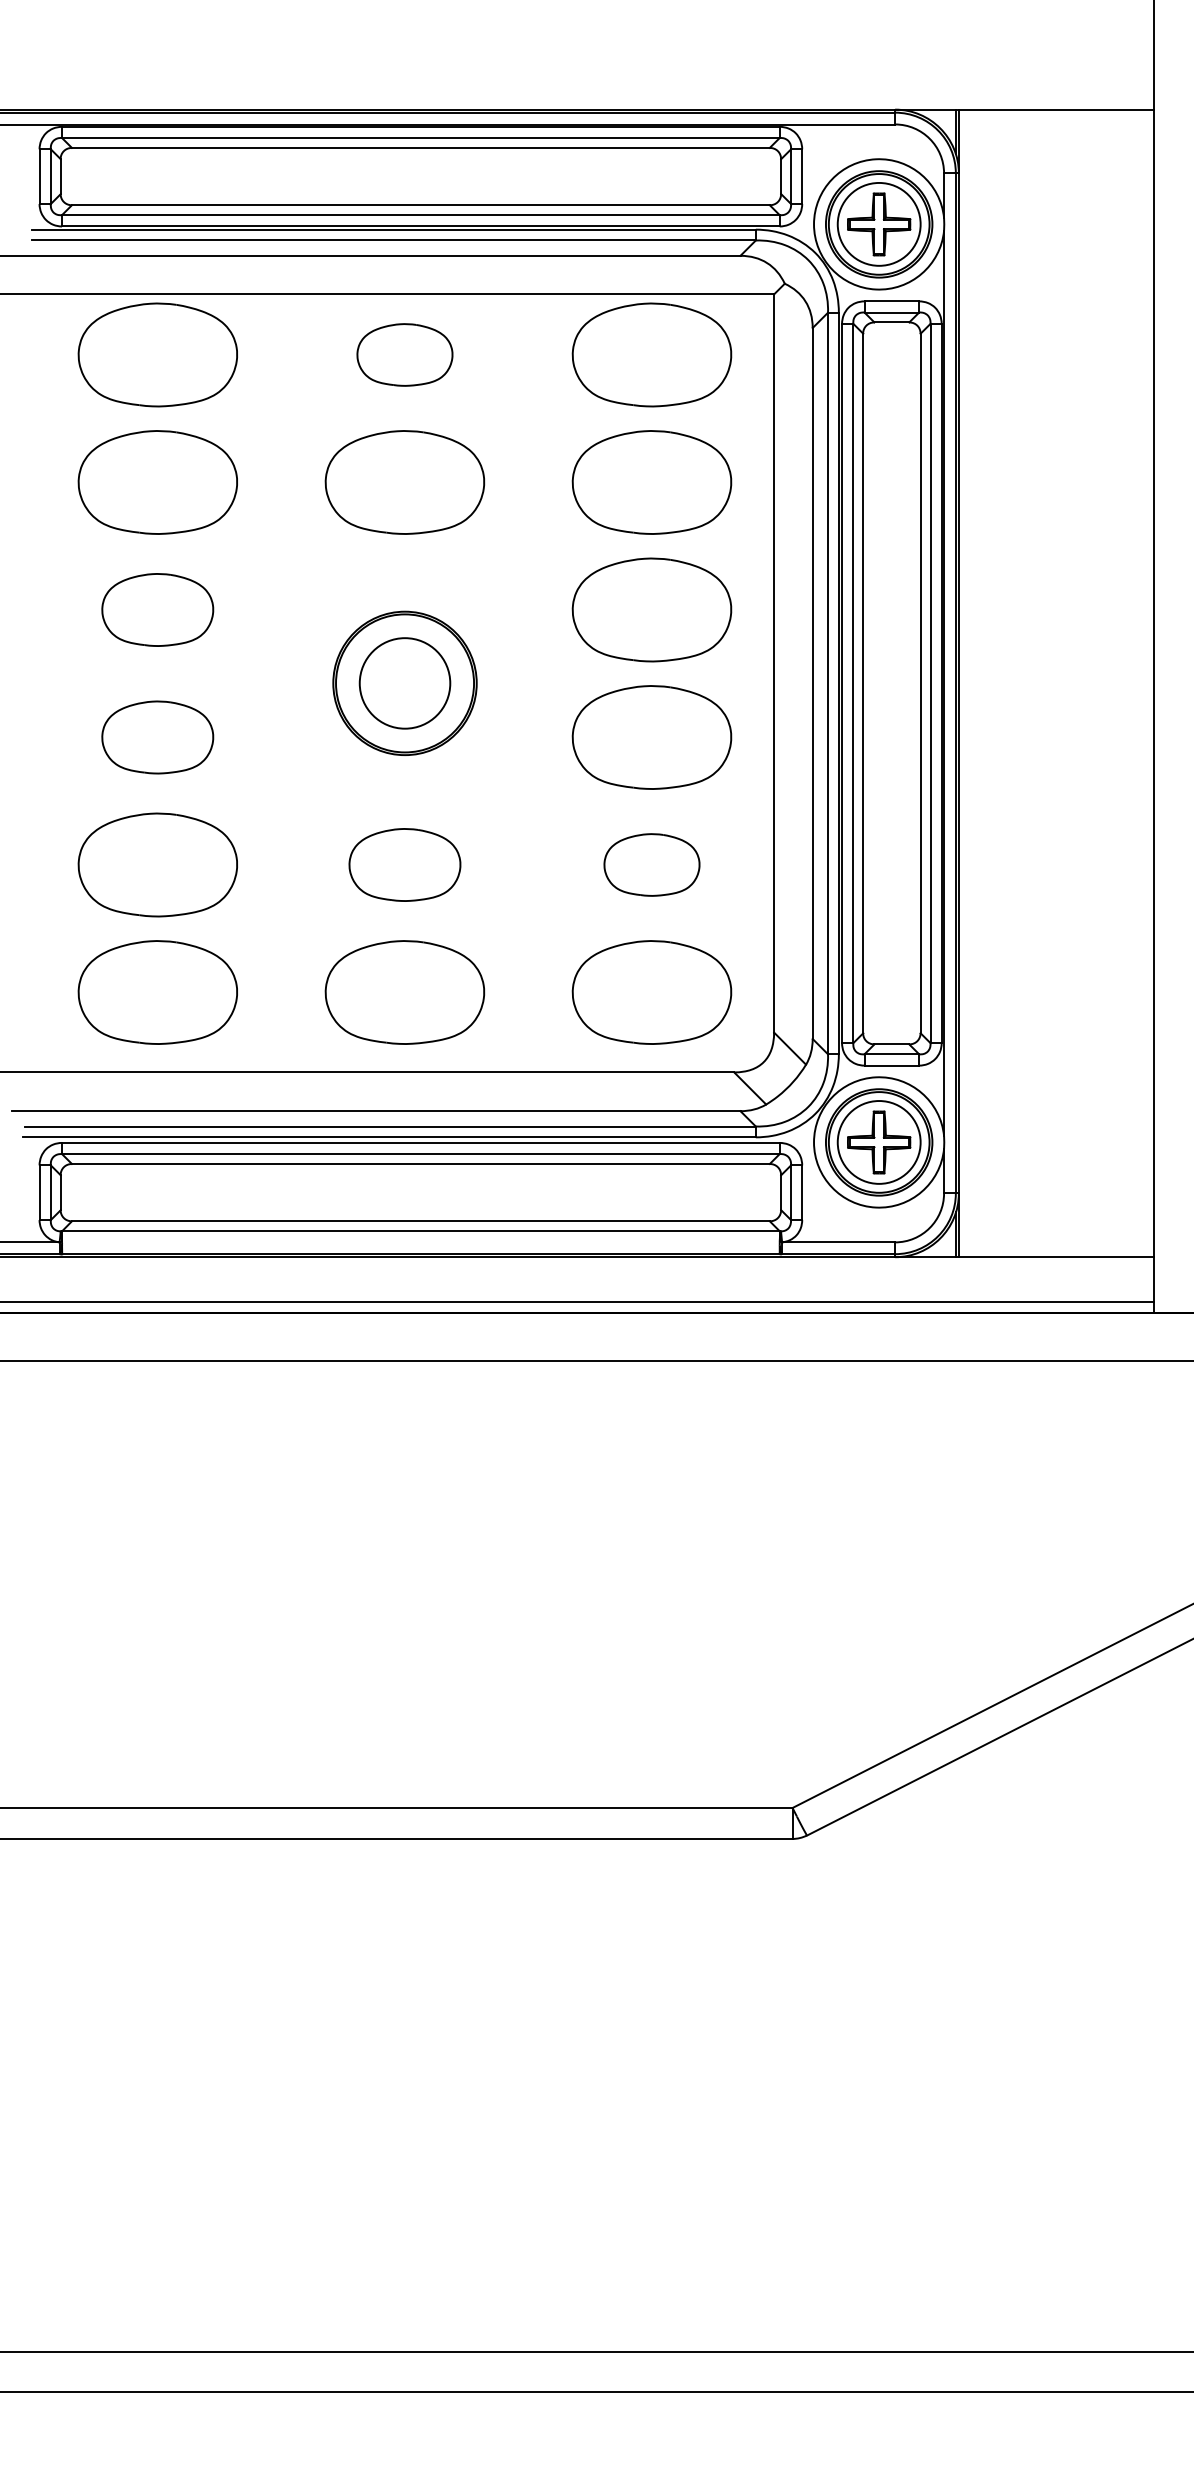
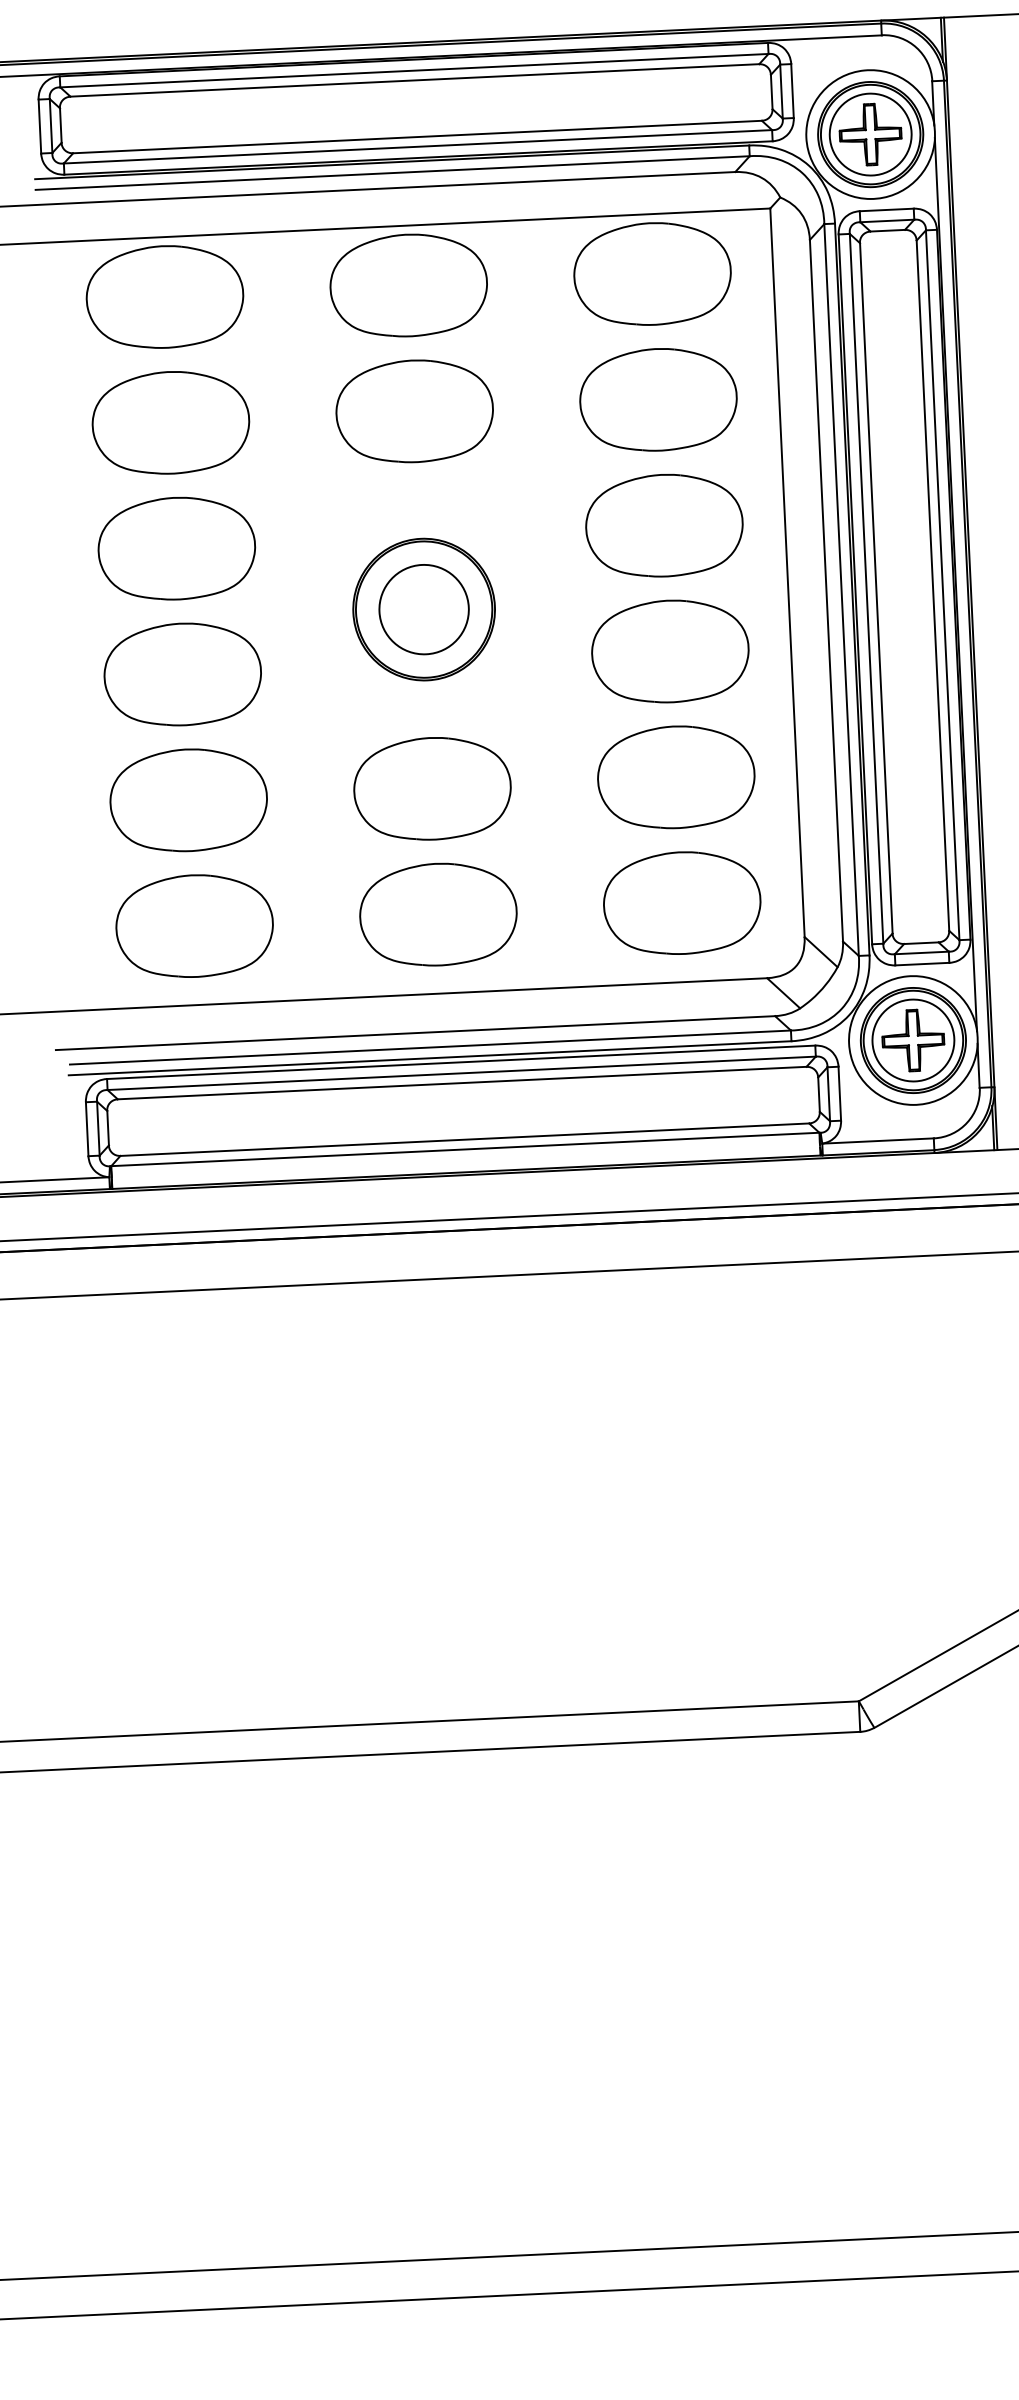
part: (404, 354) -> (408, 285), size x1.67
part: (157, 609) -> (176, 548), size x1.43
part: (157, 737) -> (182, 674), size x1.43
part: (404, 864) -> (432, 788), size x1.43
part: (651, 864) -> (675, 776), size x1.67

